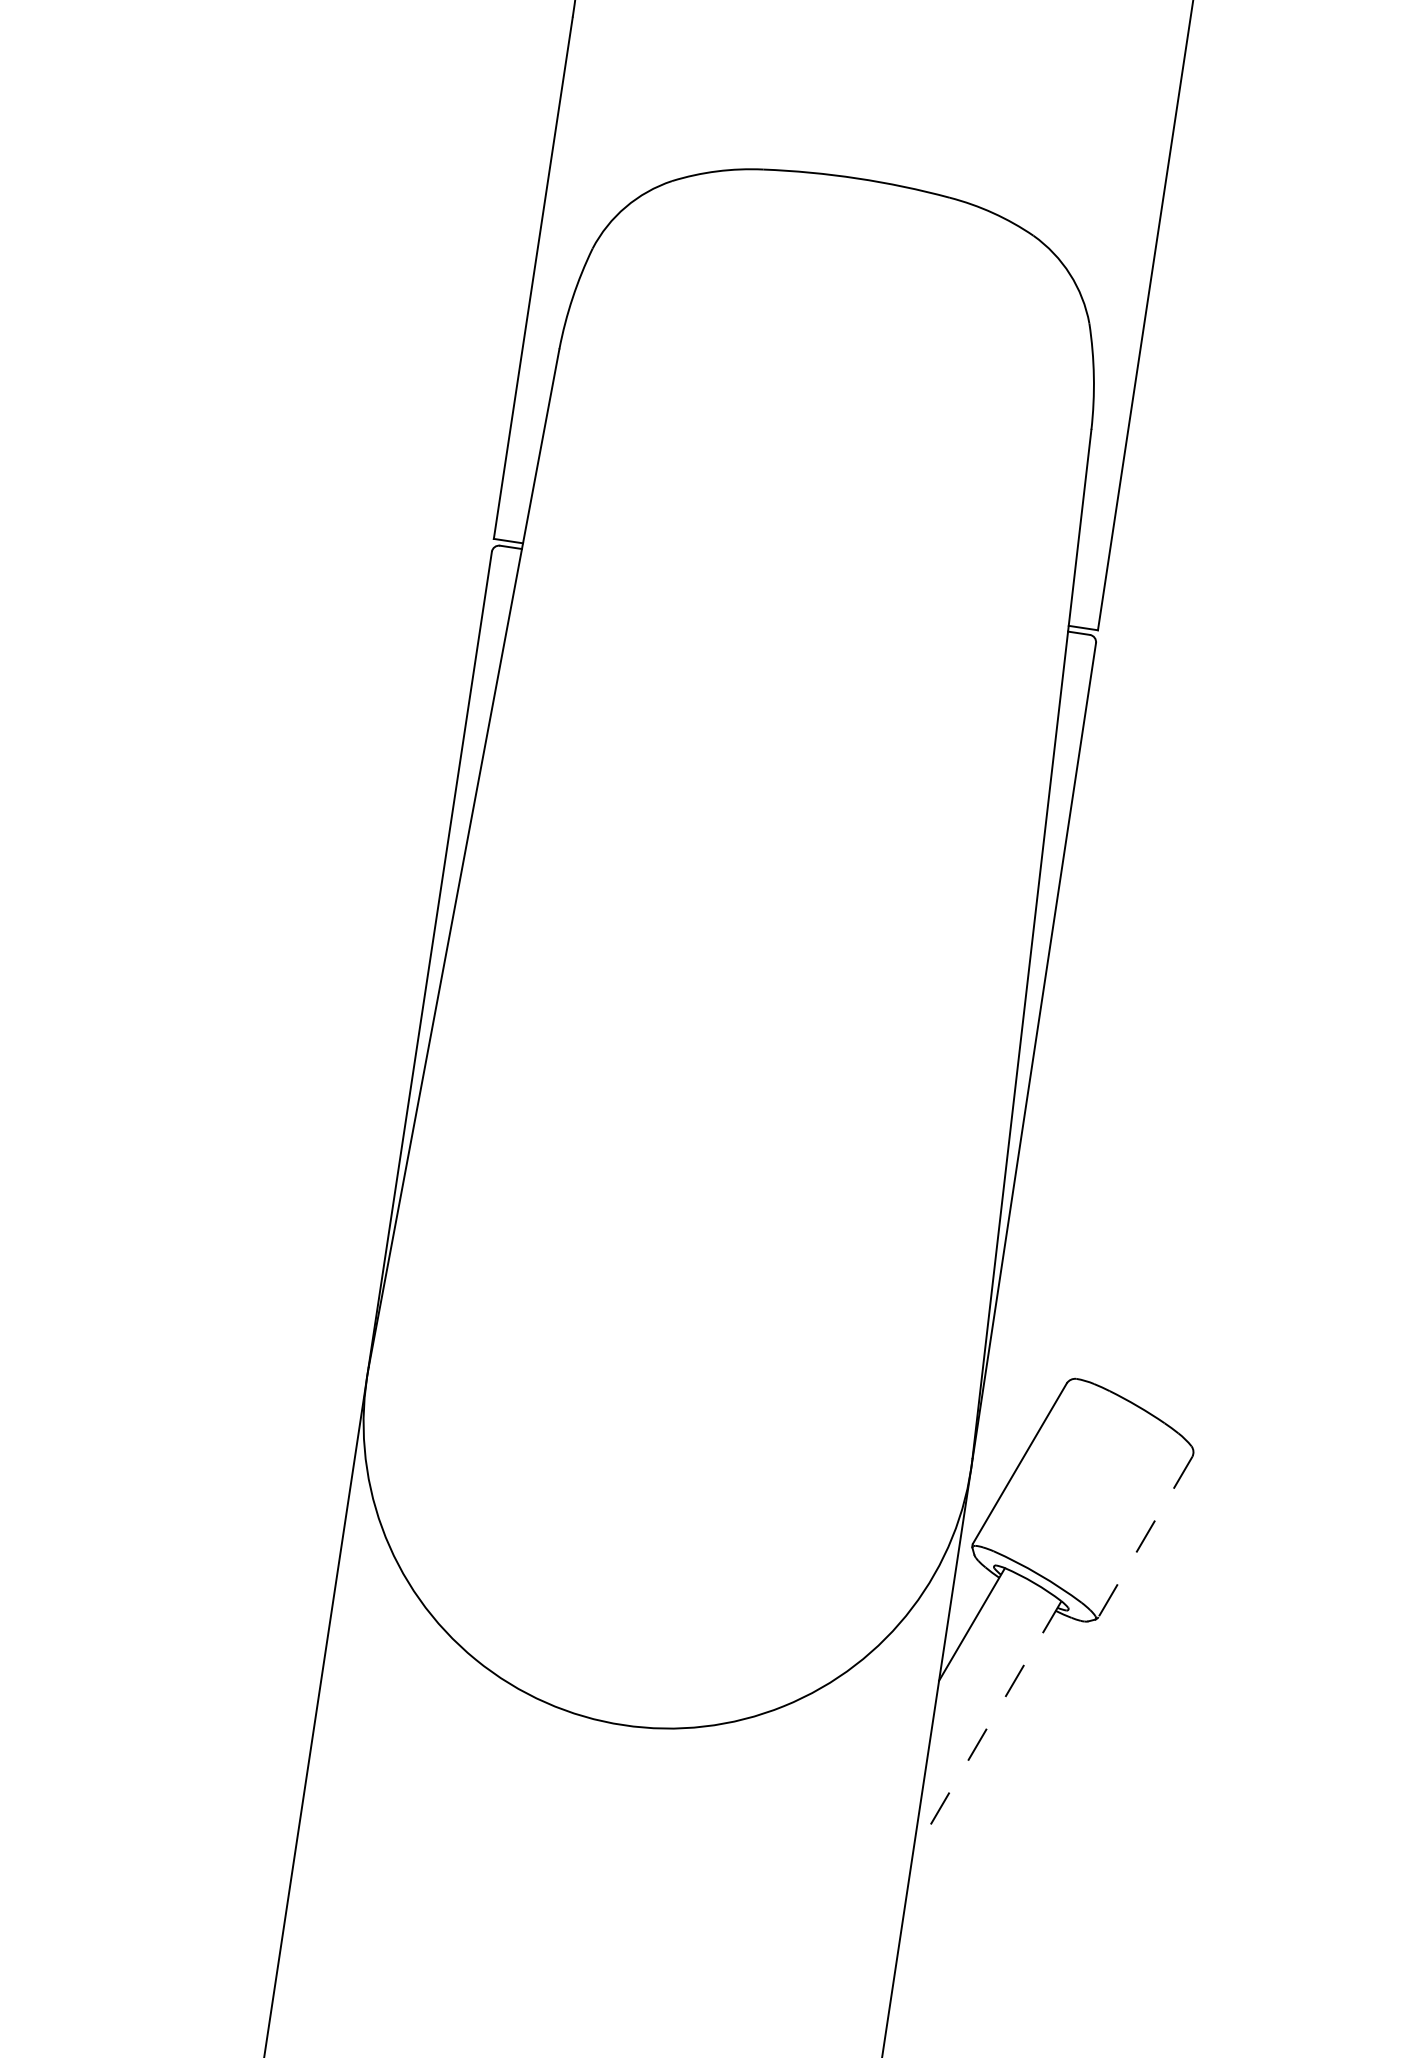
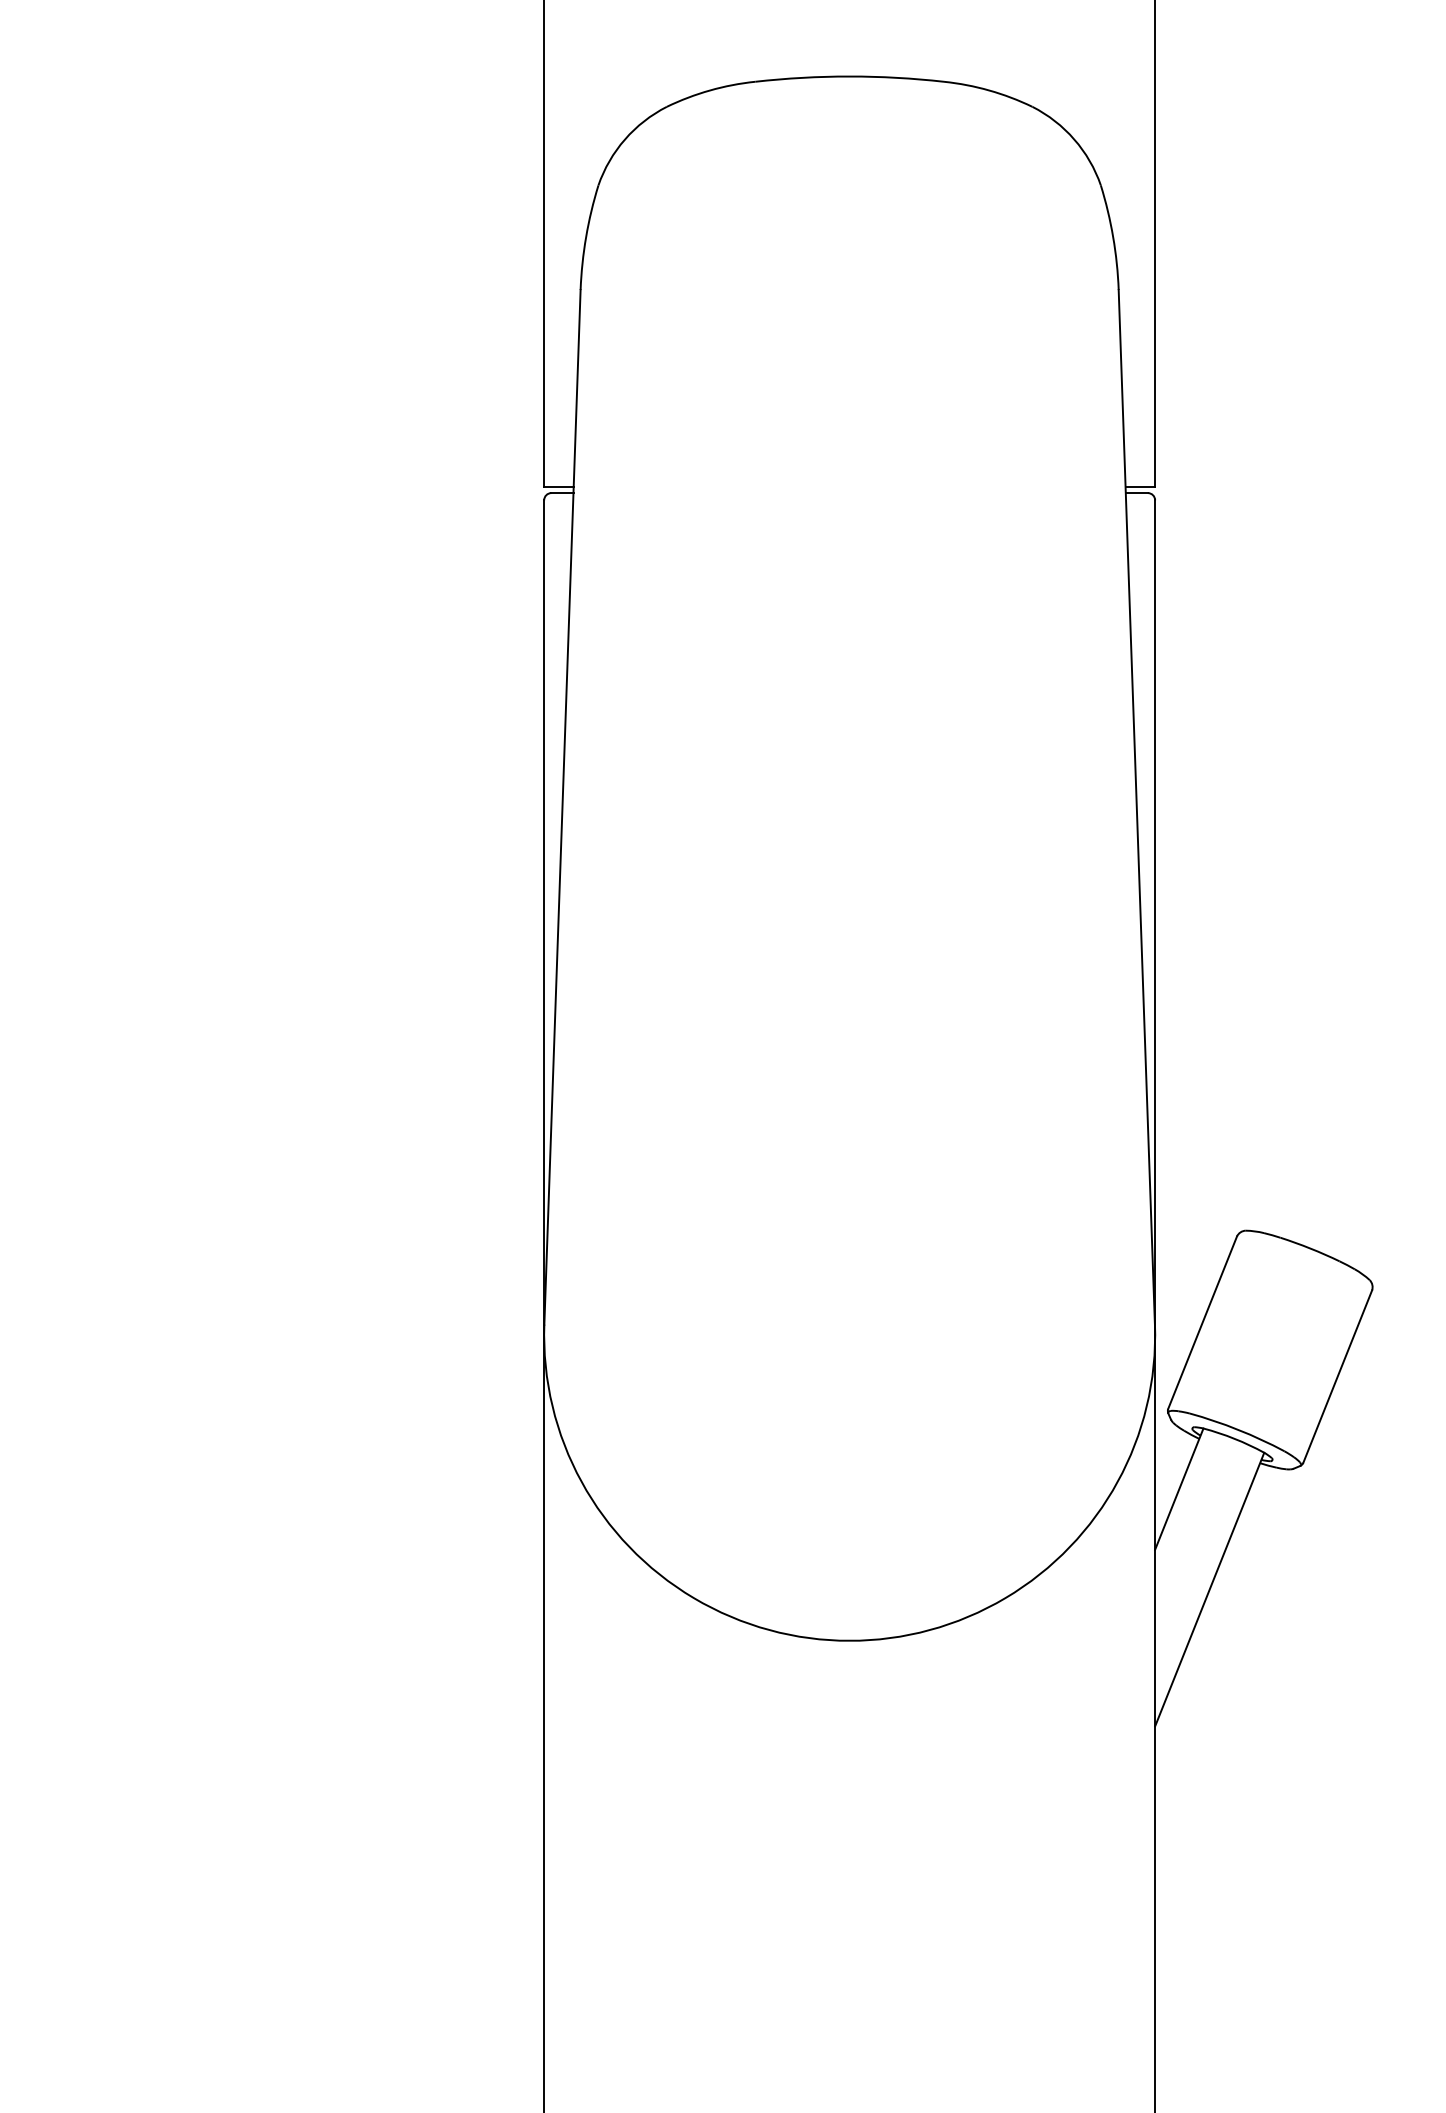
line: (1145, 1536) -> (1337, 1376), dashed -> solid
line: (986, 1729) -> (1209, 1590), dashed -> solid

